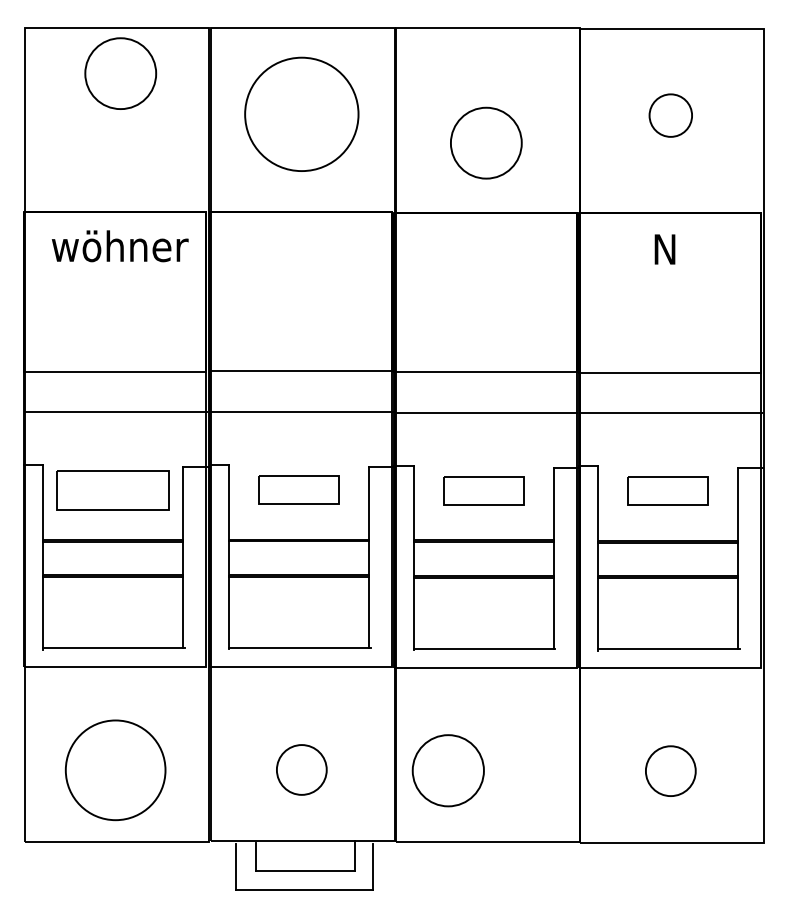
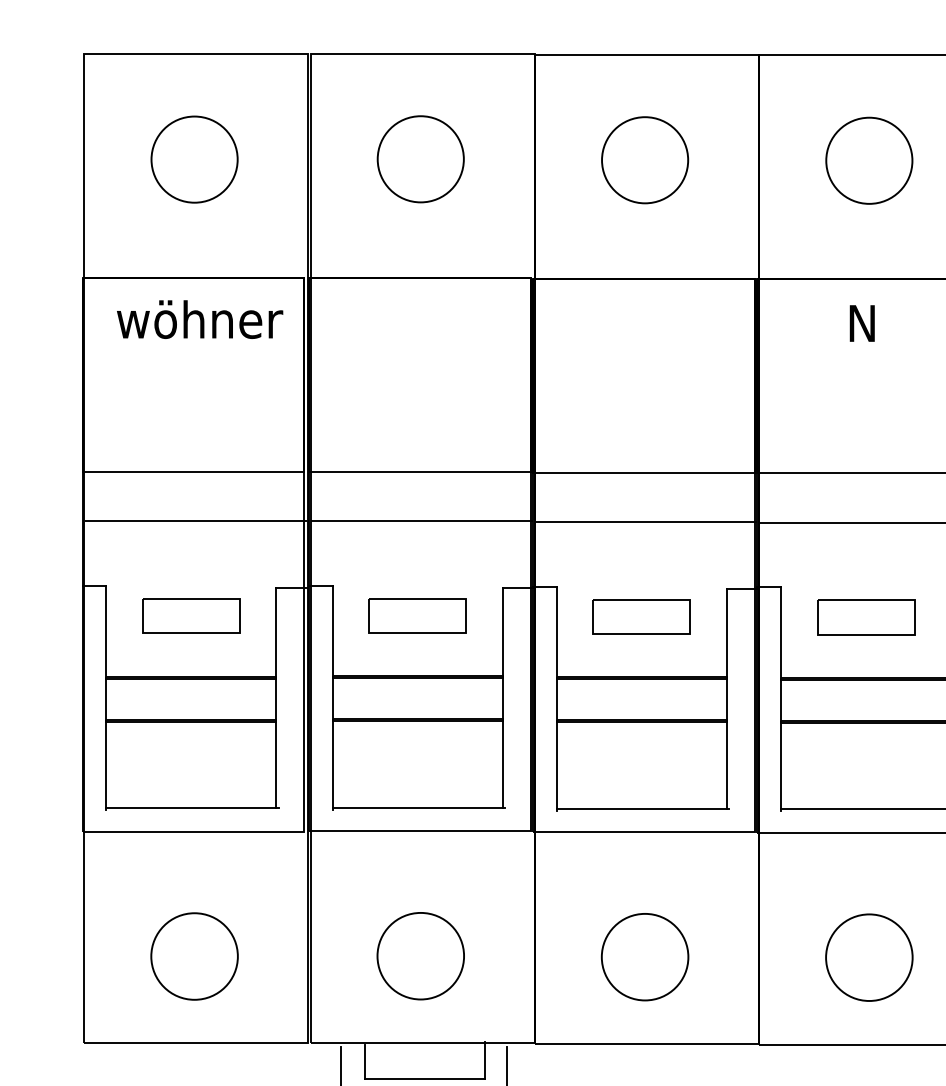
circle: (120, 73) -> (194, 159), moved
circle: (301, 113) -> (420, 158), size x0.62
circle: (670, 115) -> (868, 160), size x1.67
circle: (486, 142) -> (645, 159), moved
part: (112, 489) -> (190, 615), size x0.71
circle: (115, 769) -> (194, 955), size x0.71
circle: (301, 769) -> (420, 955), size x1.43
circle: (447, 770) -> (644, 956), moved
circle: (670, 770) -> (868, 956), size x1.43

